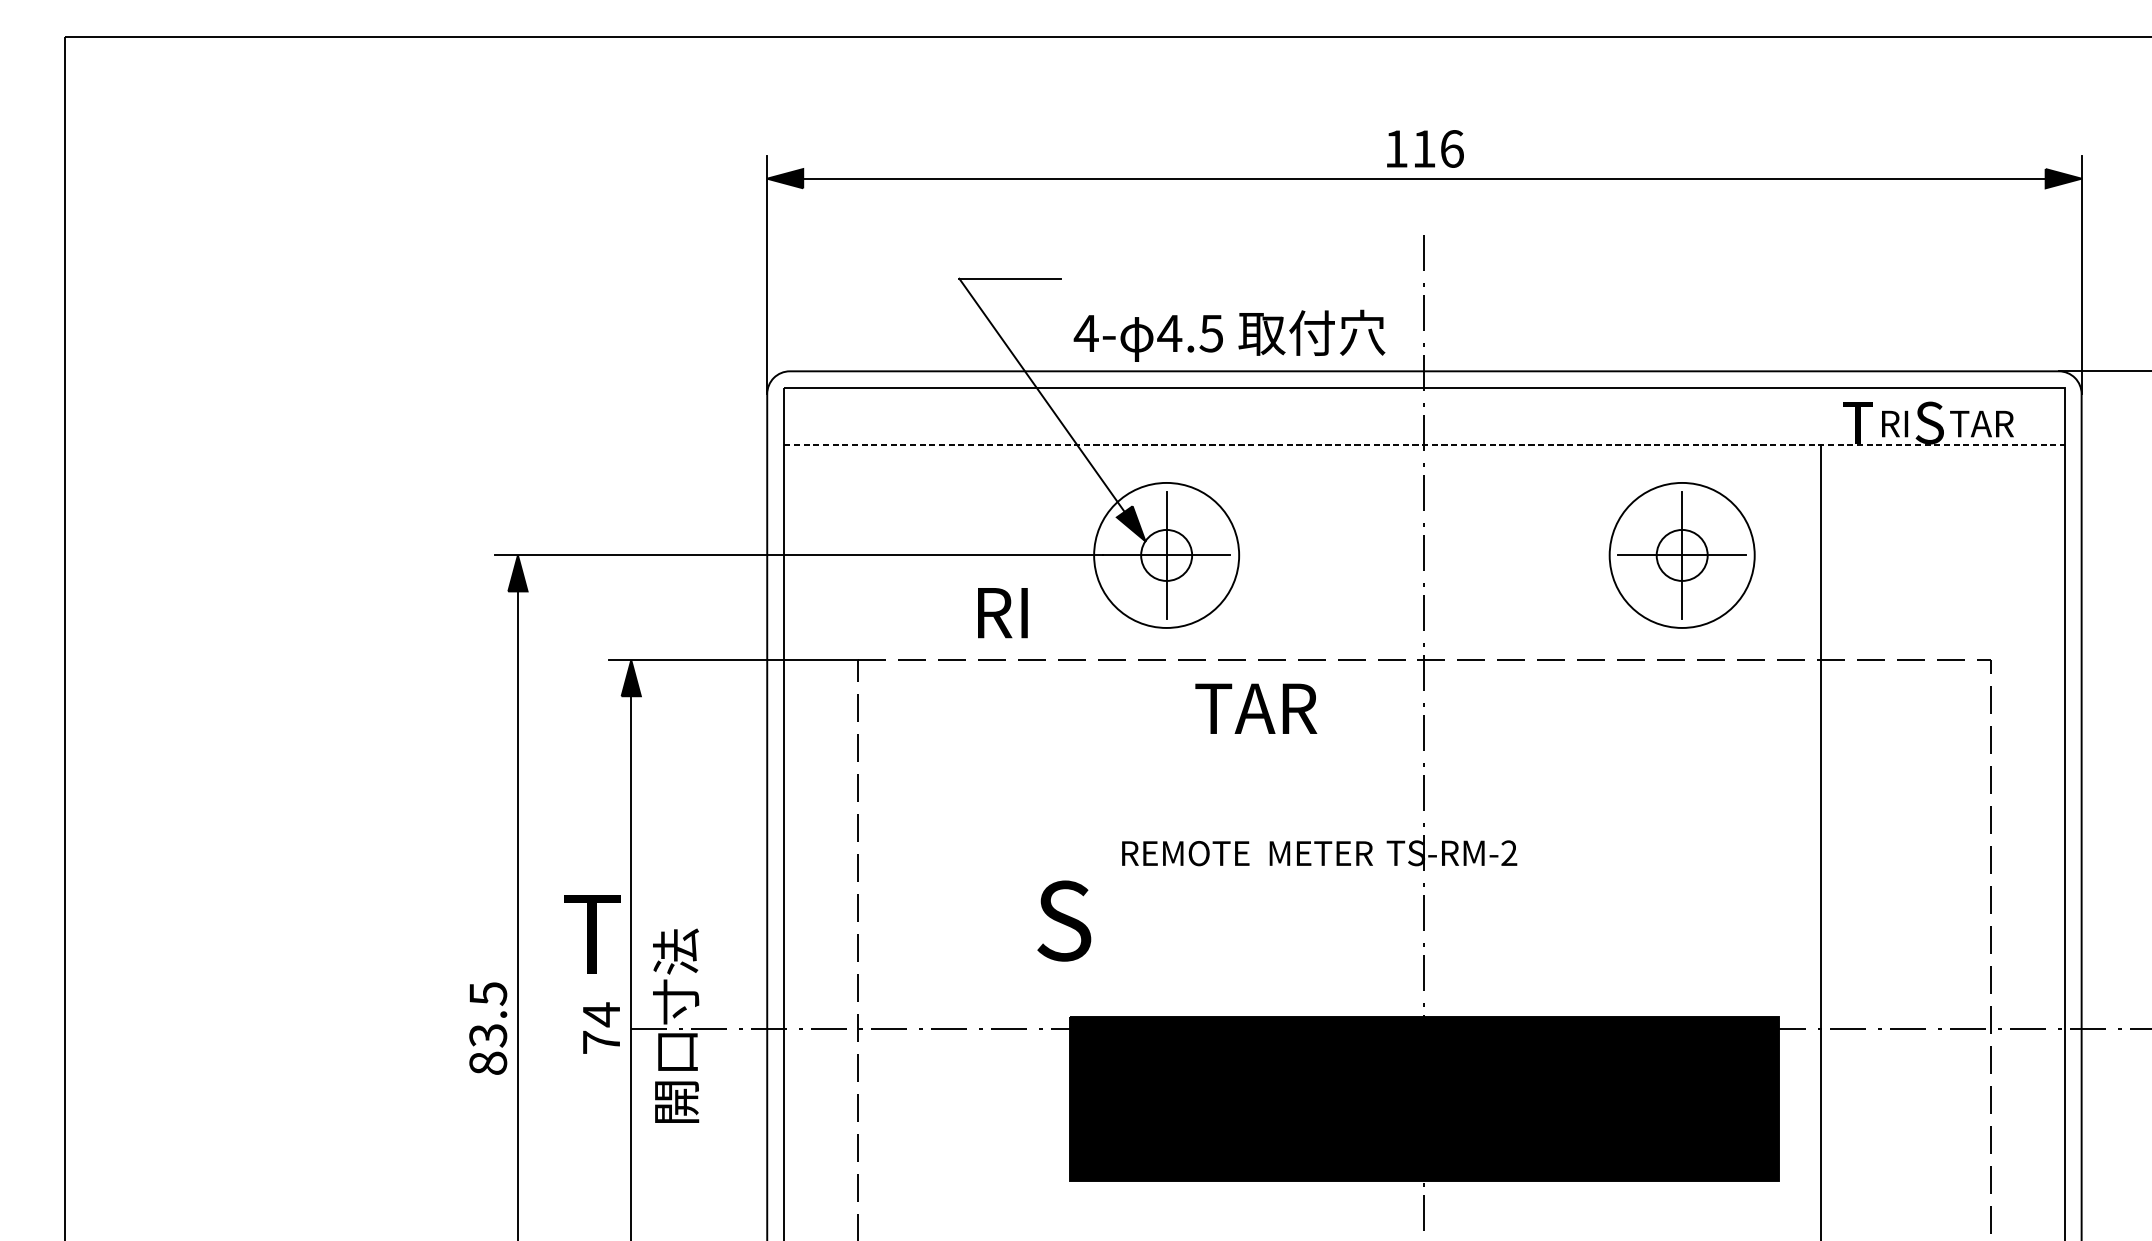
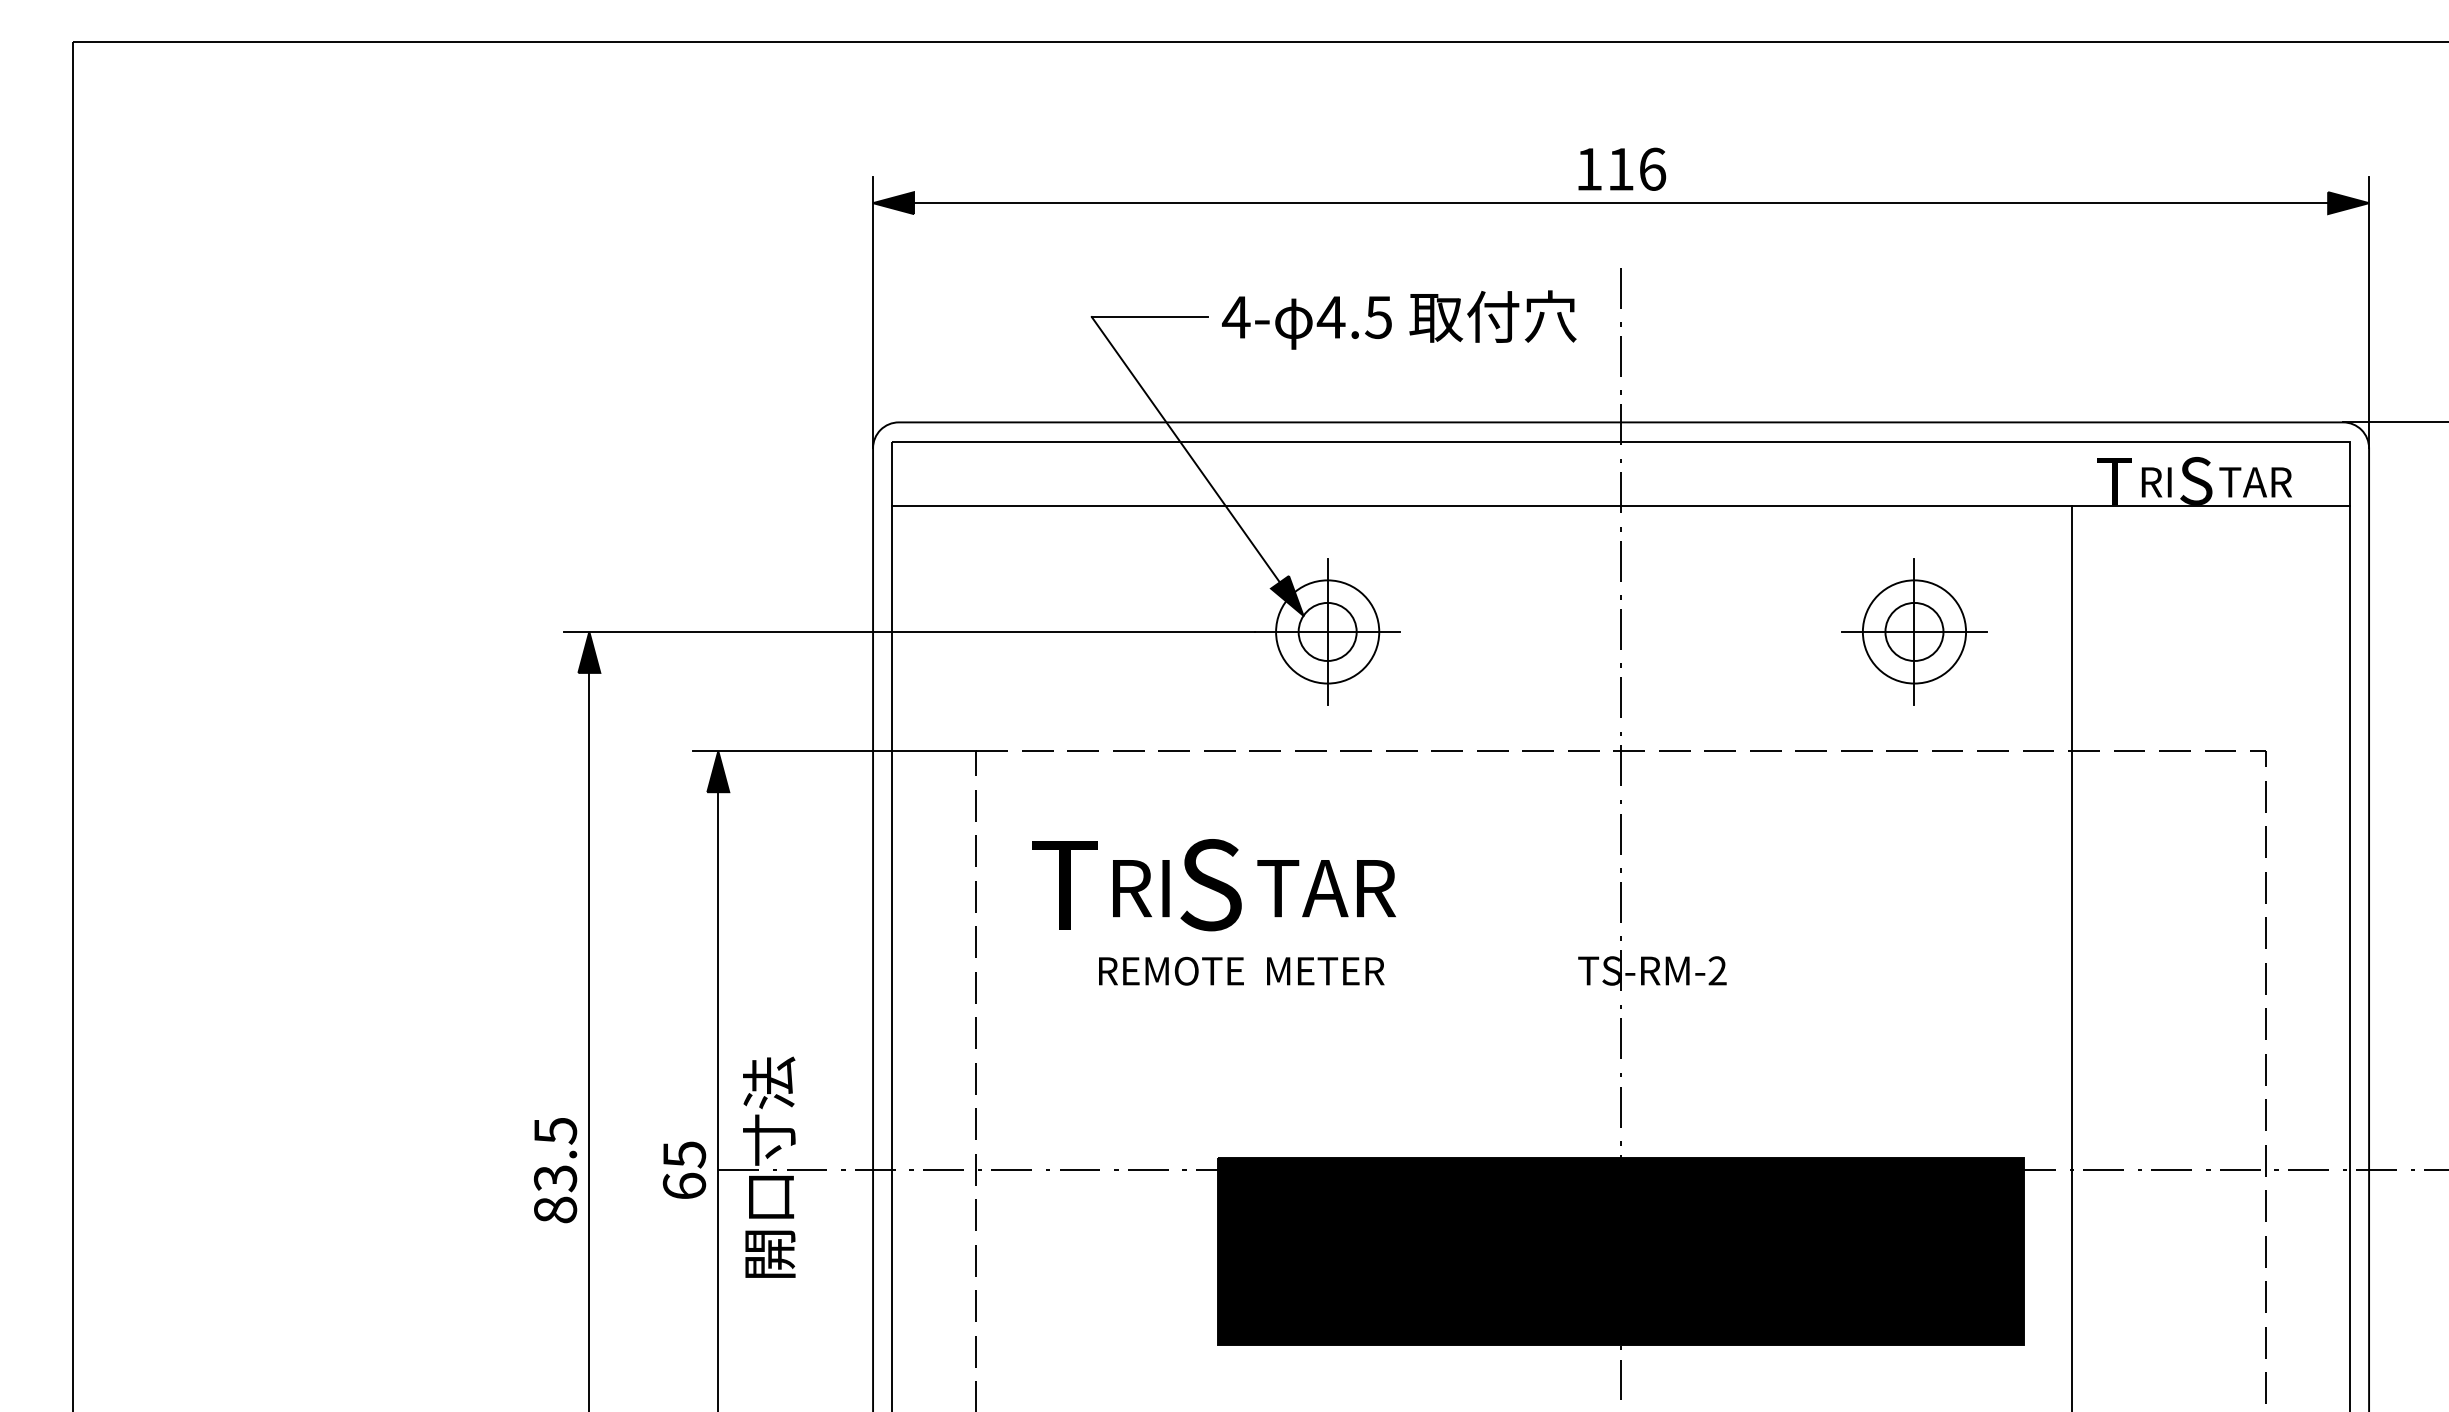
text: (1229, 335) -> (1399, 319), moved
line: (1424, 445) -> (1621, 506), dashed -> solid
circle: (1166, 555) -> (1327, 631), size x0.62
circle: (1682, 555) -> (1914, 631), size x0.62
text: (1003, 613) -> (1141, 888), moved
text: (1256, 708) -> (1326, 888), moved
text: (1247, 852) -> (1241, 970), moved
text: (1063, 921) -> (1210, 885), moved
text: (591, 934) -> (1064, 885), moved
text: (601, 1027) -> (684, 1169), 74 -> 65

